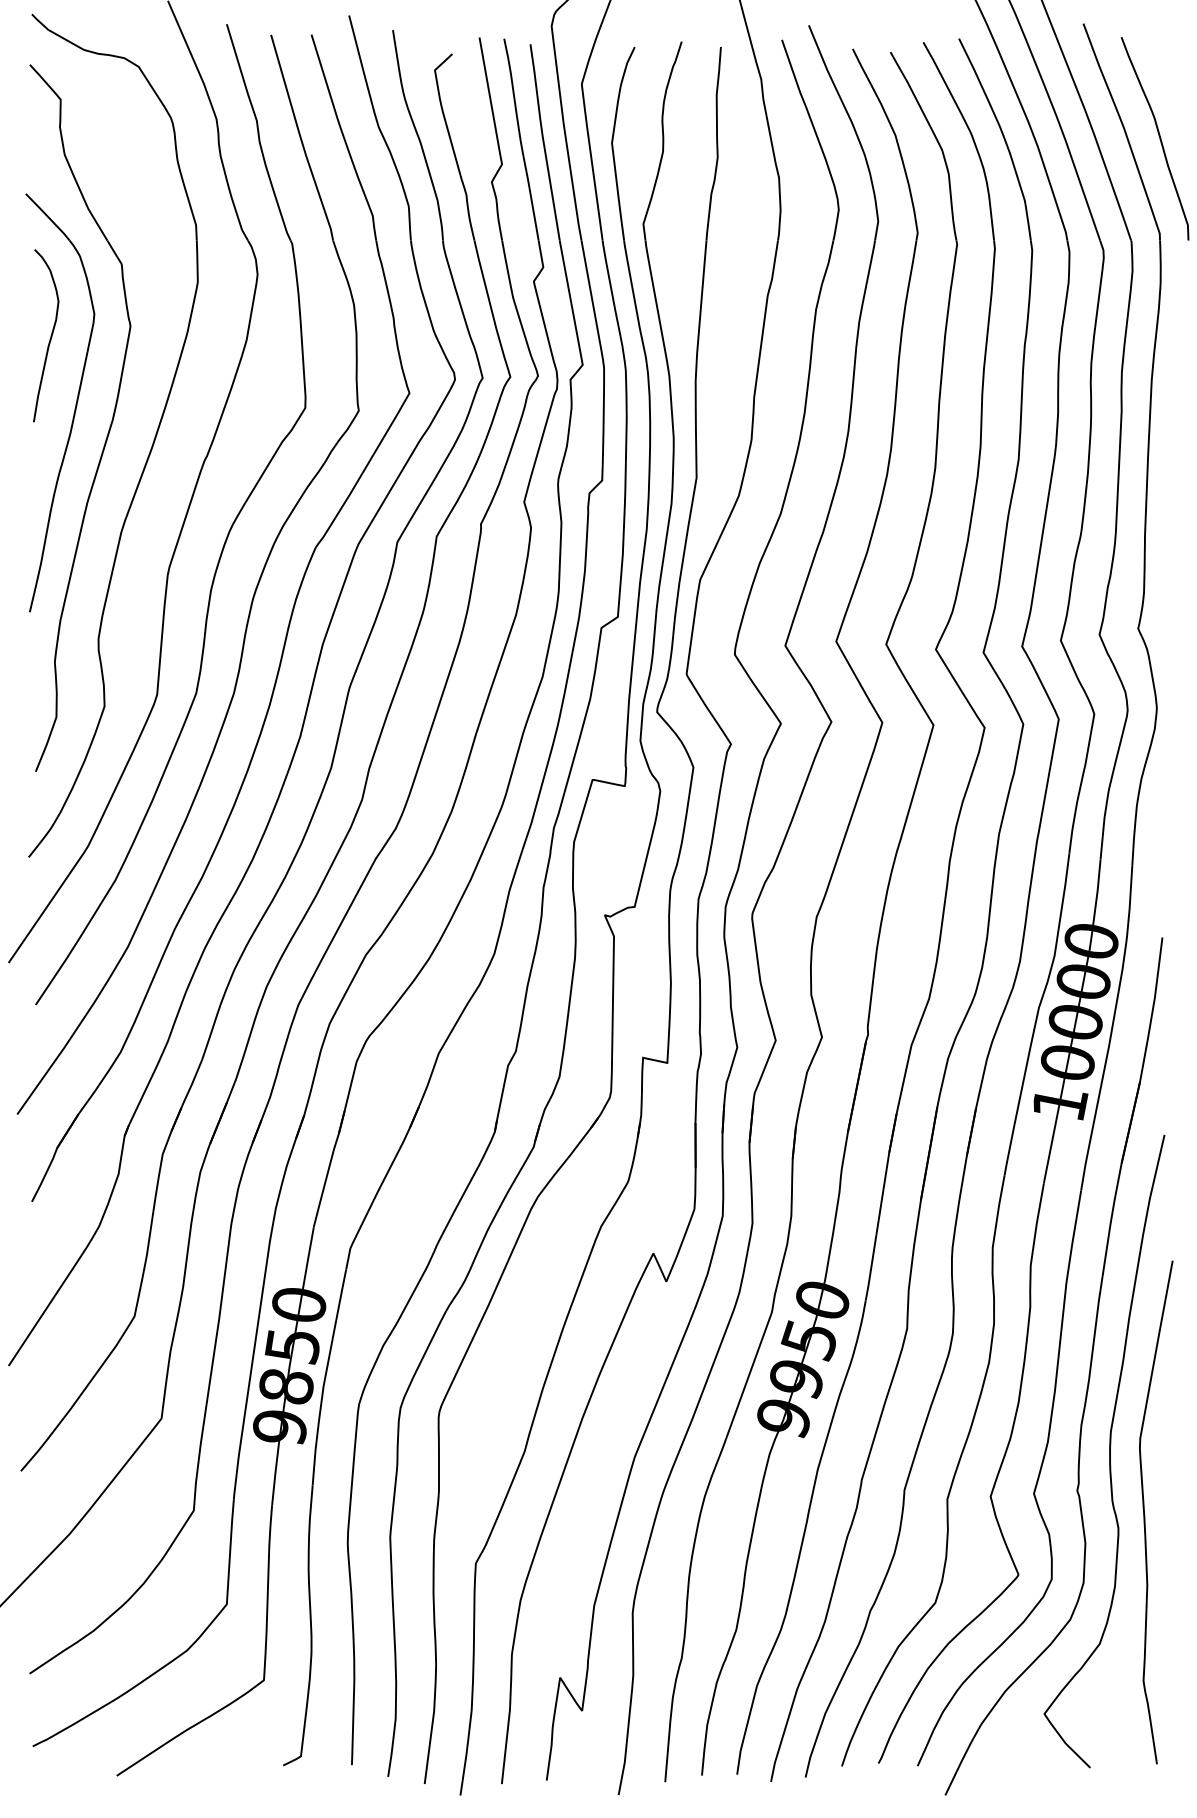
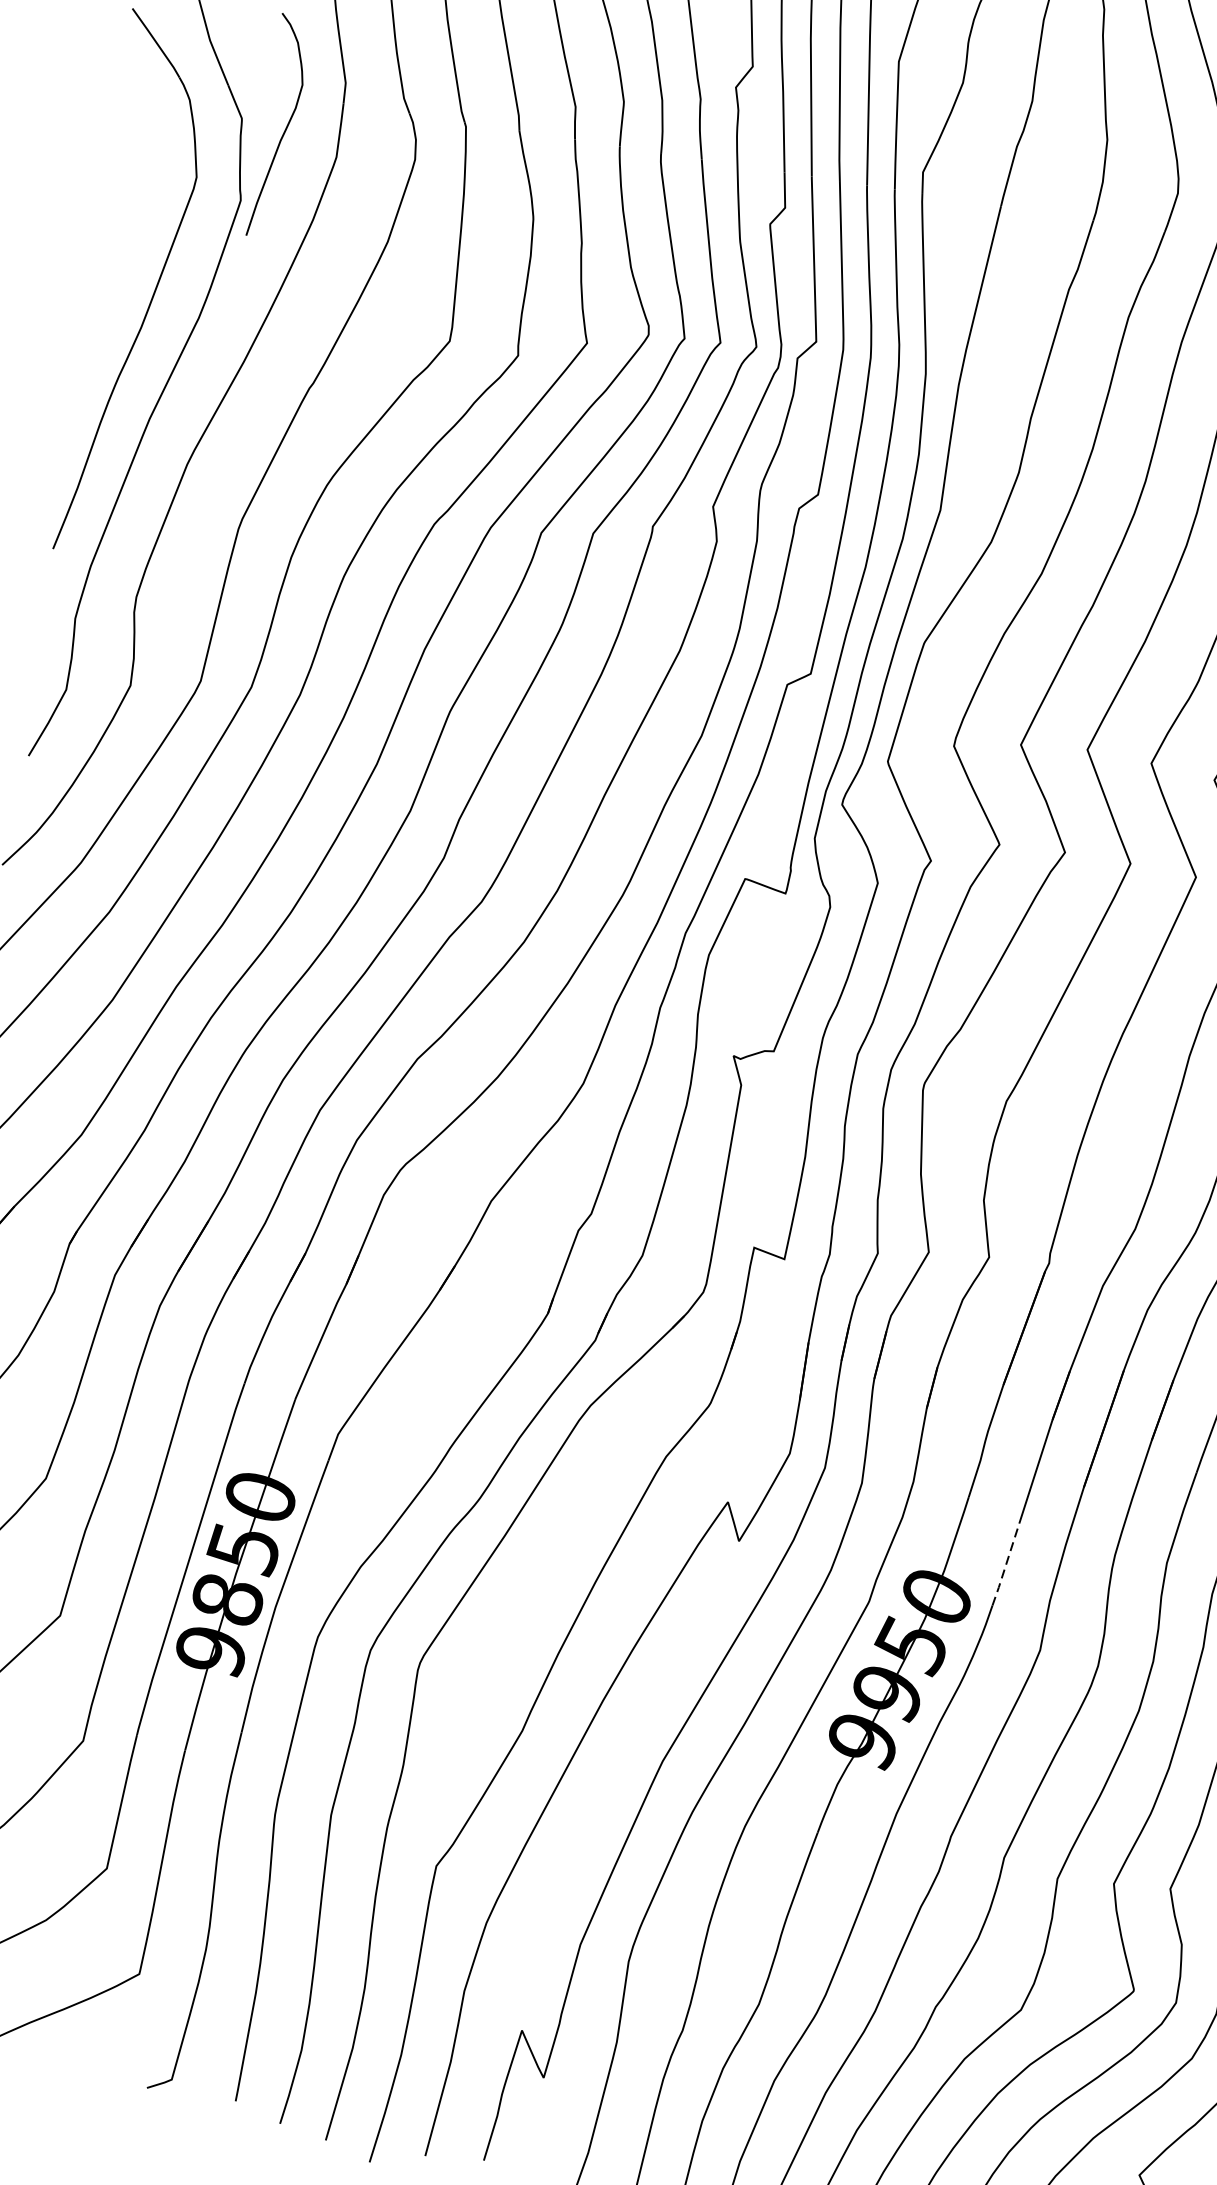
curve: (50, 335) -> (285, 127), moved
line: (871, 1268) -> (1006, 1565), solid -> dashed

